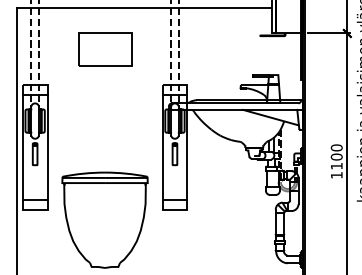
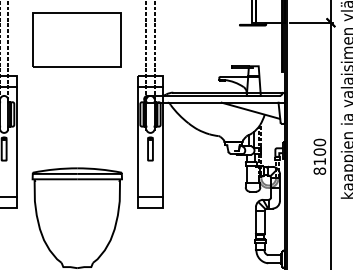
part: (105, 49) -> (77, 39), size x1.6
text: (336, 174) -> (319, 170), 1100 -> 8100

